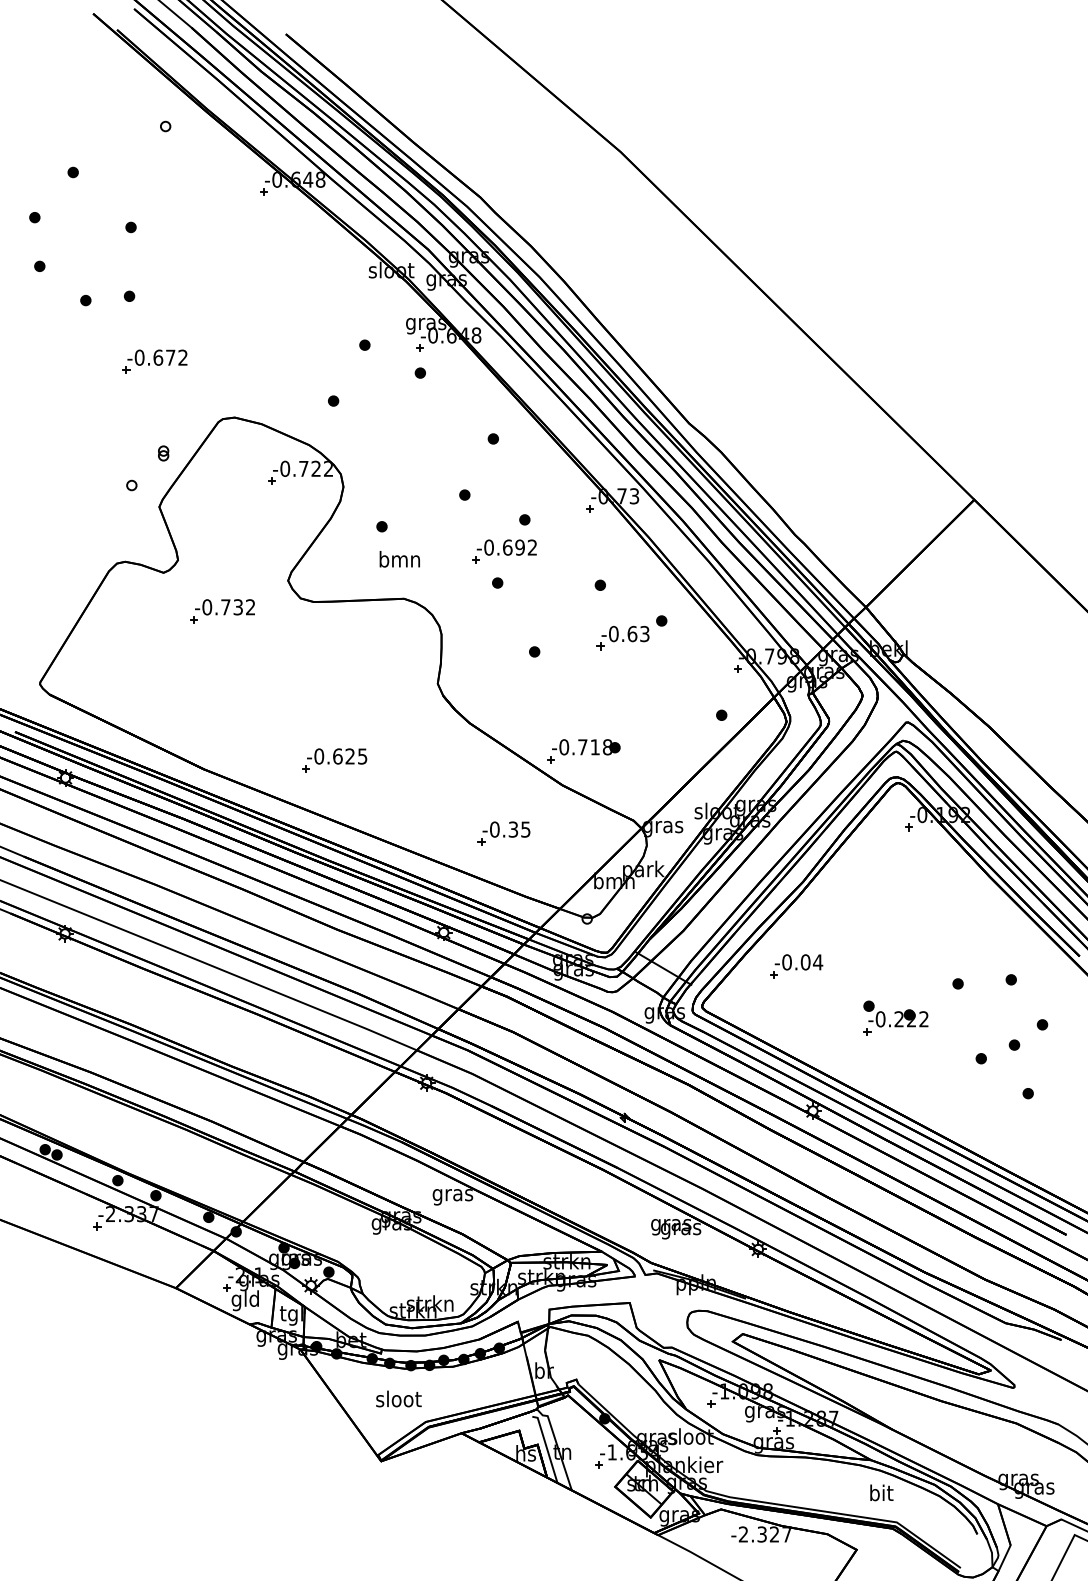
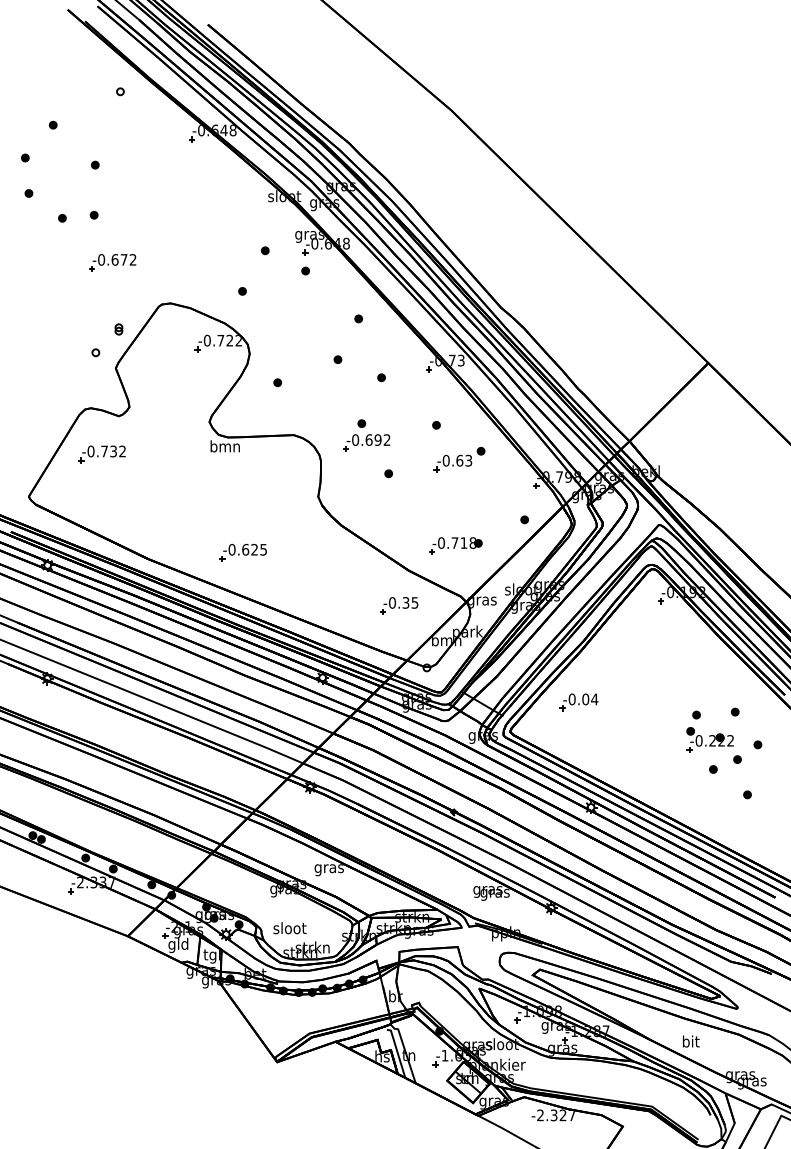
part: (504, 551) -> (366, 442), moved
text: (399, 559) -> (225, 446), moved
part: (222, 611) -> (102, 454), moved
part: (583, 751) -> (455, 546), moved
part: (503, 833) -> (398, 605), moved
part: (895, 1017) -> (709, 739), moved
text: (398, 1398) -> (289, 927), moved
text: (881, 1492) -> (691, 1041), moved

